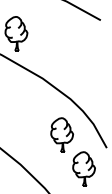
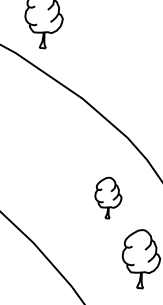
part: (61, 134) -> (107, 196), size x0.7

